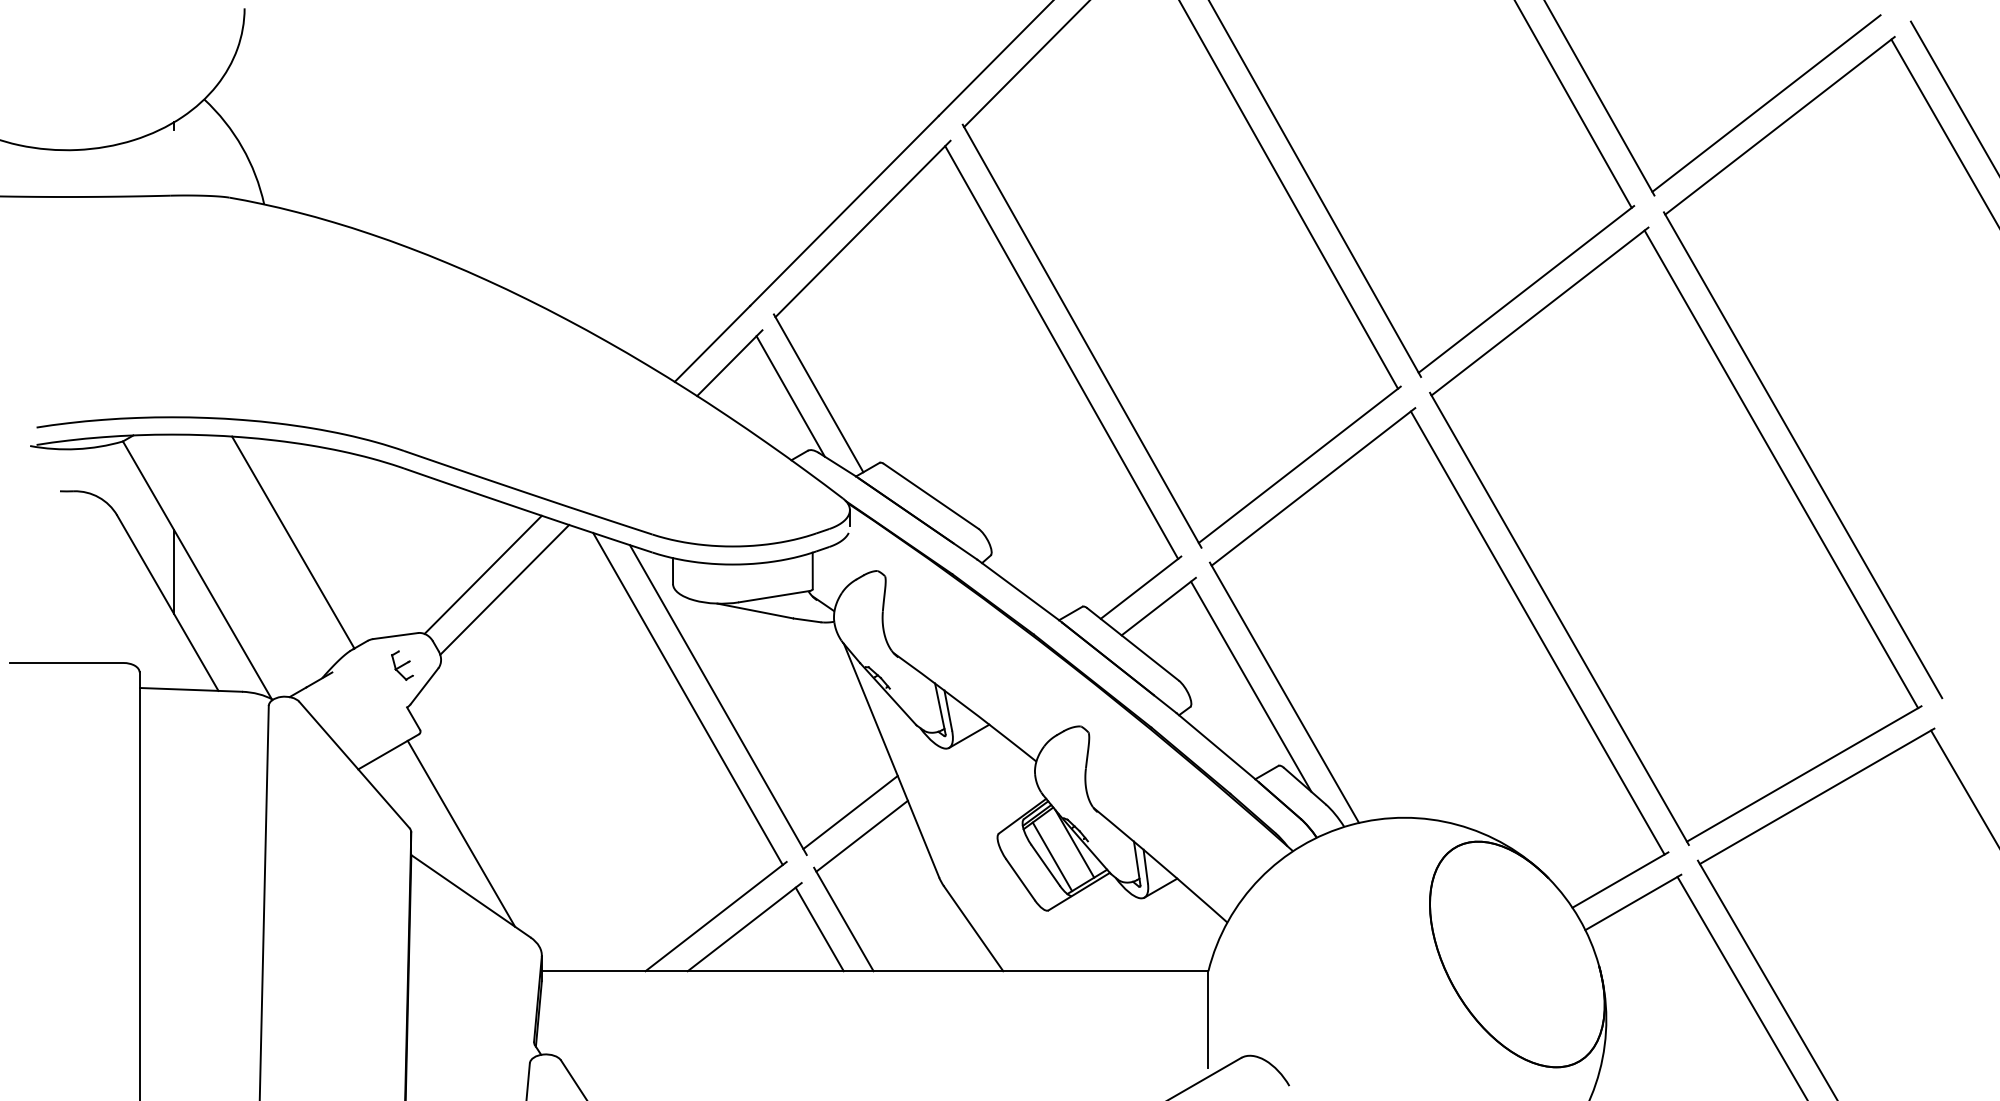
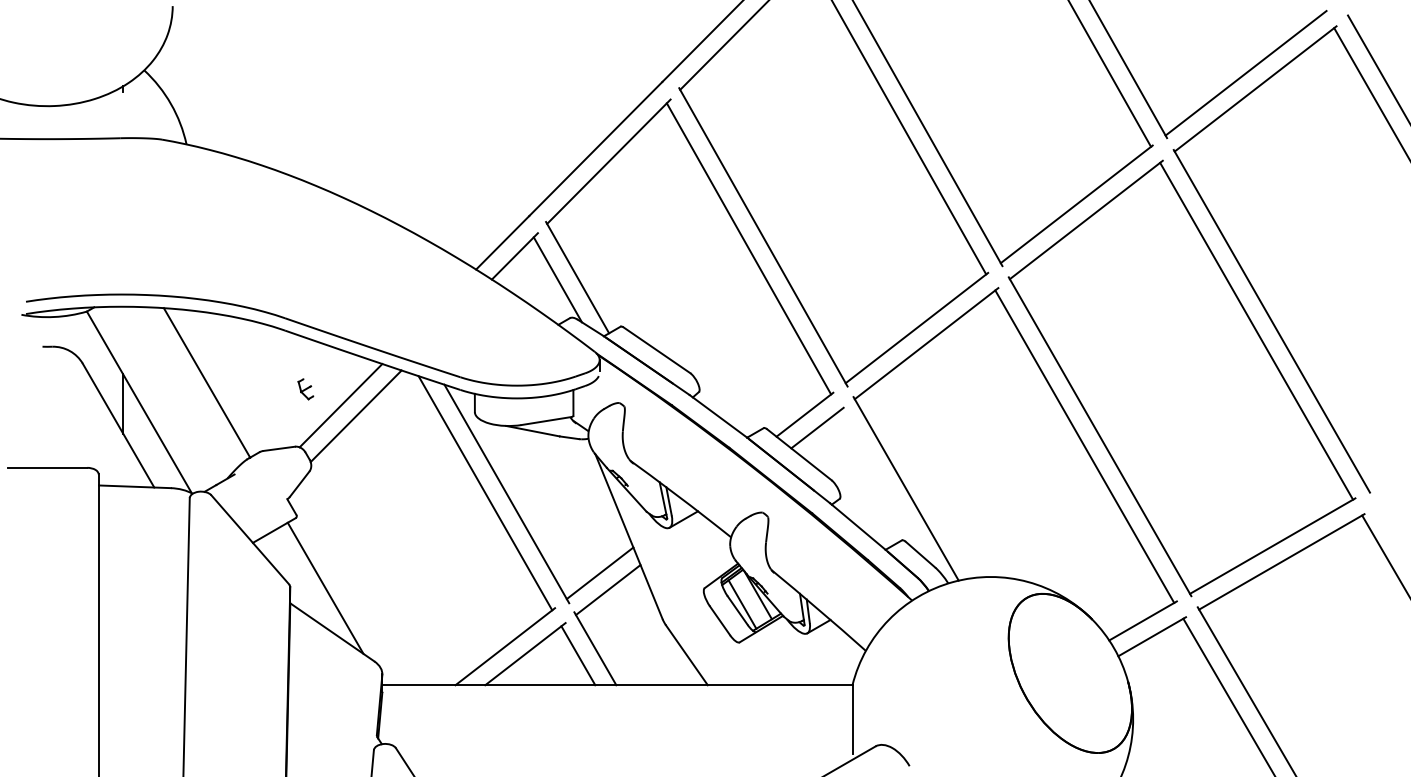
part: (402, 665) -> (305, 389), moved
line: (1251, 686) -> (882, 484), removed

